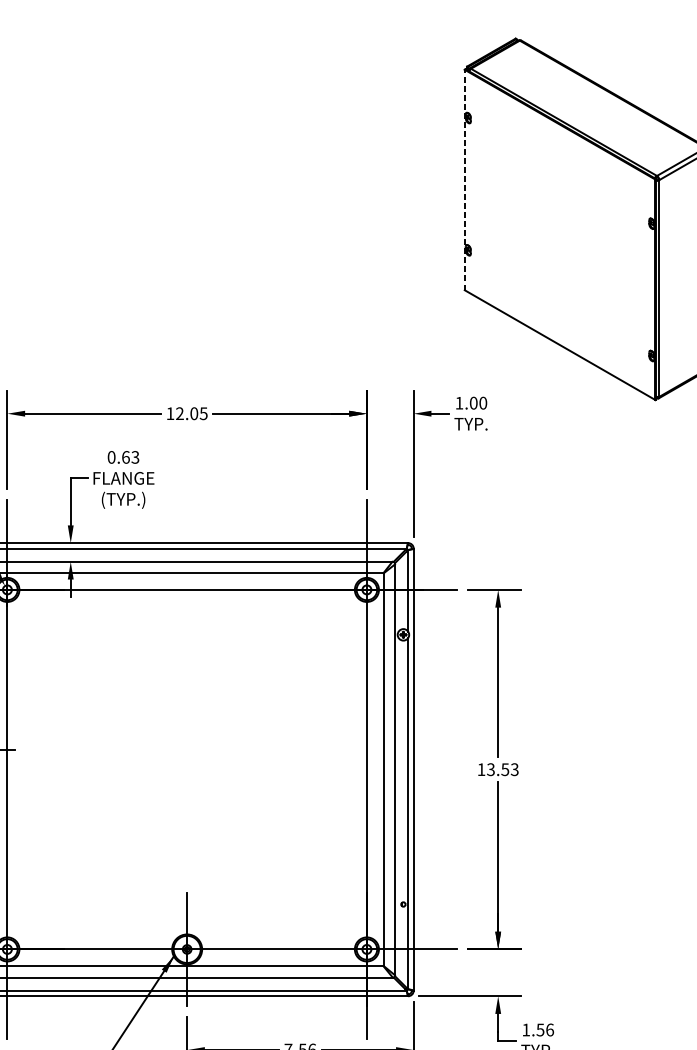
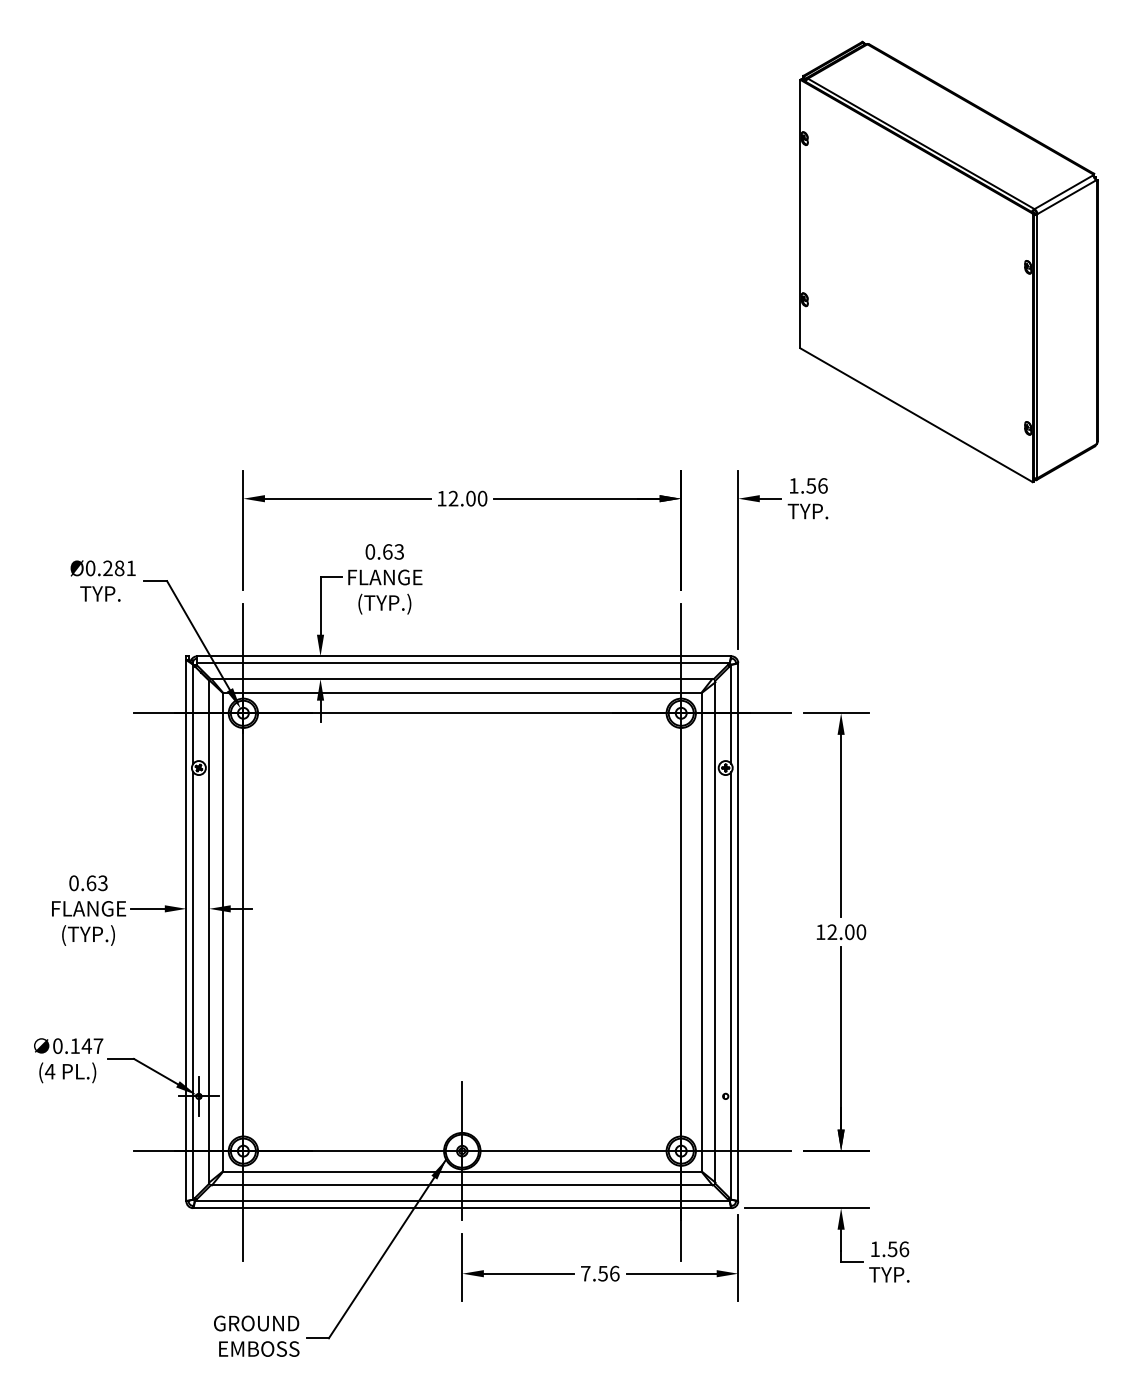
line: (464, 179) -> (800, 213), dashed -> solid
text: (477, 402) -> (816, 485), 1.00 -> 1.56
text: (203, 413) -> (482, 498), 12.05 -> 12.00
text: (502, 769) -> (846, 932), 13.53 -> 12.00

